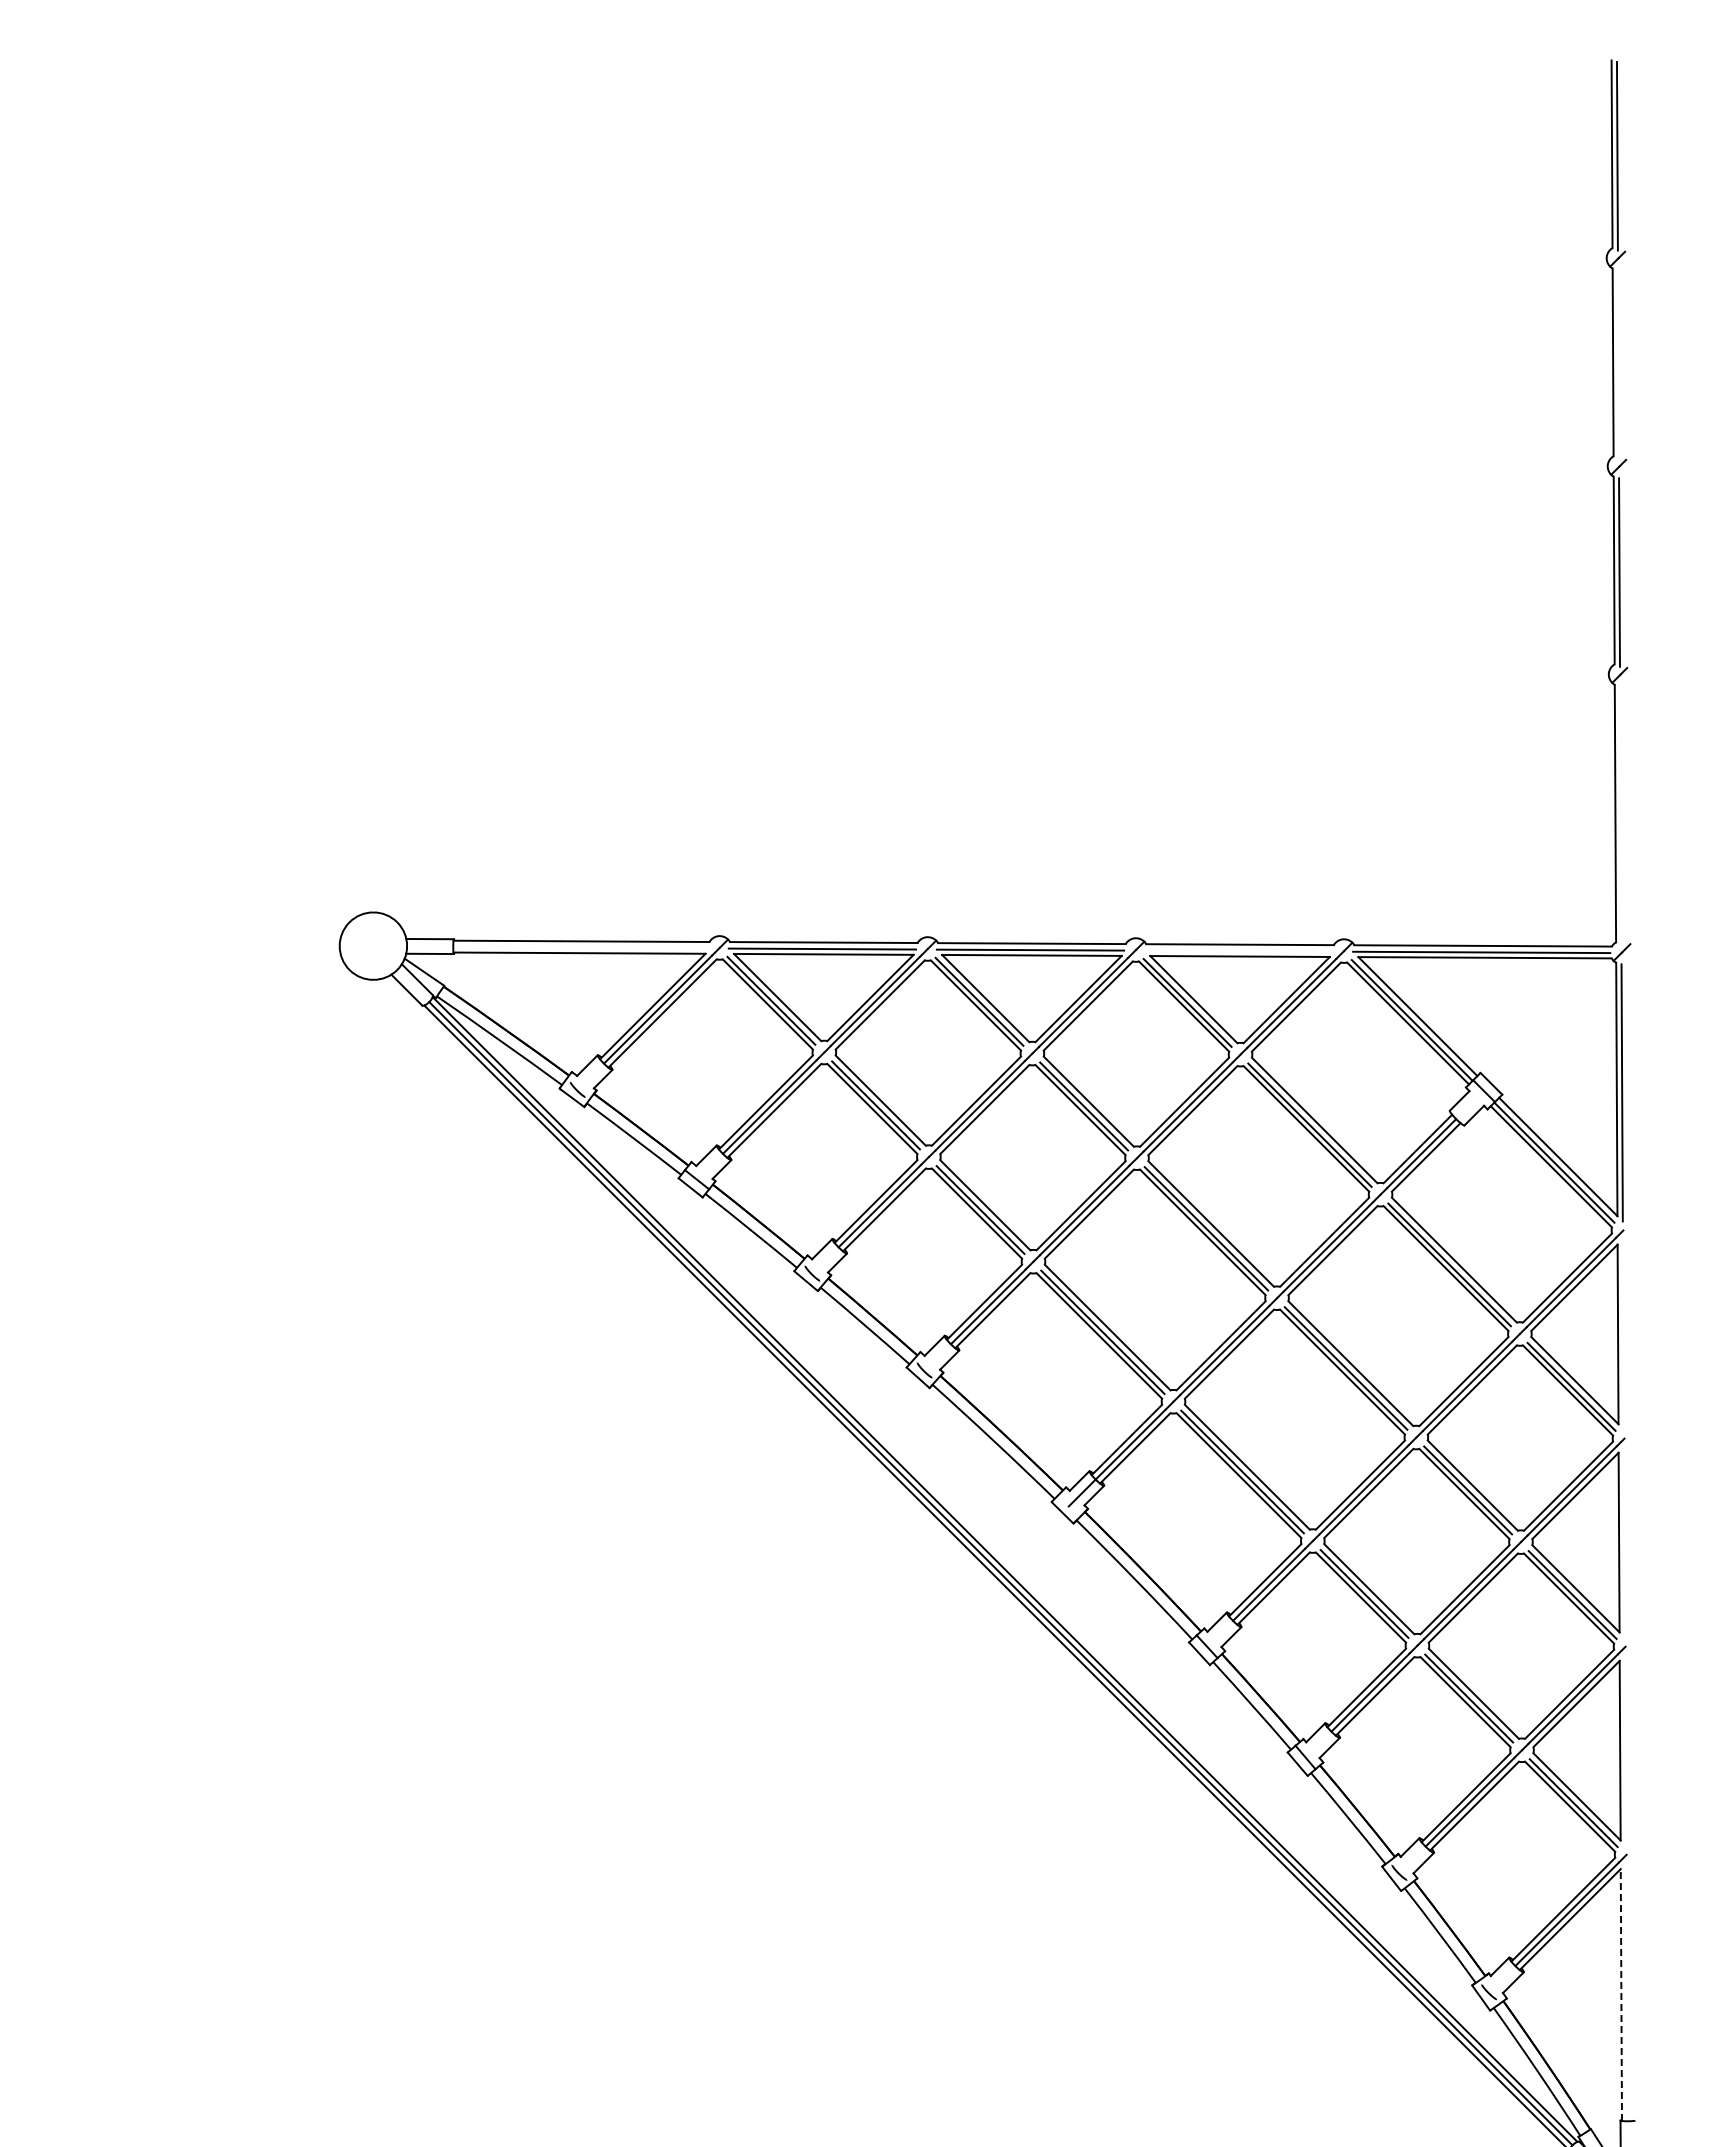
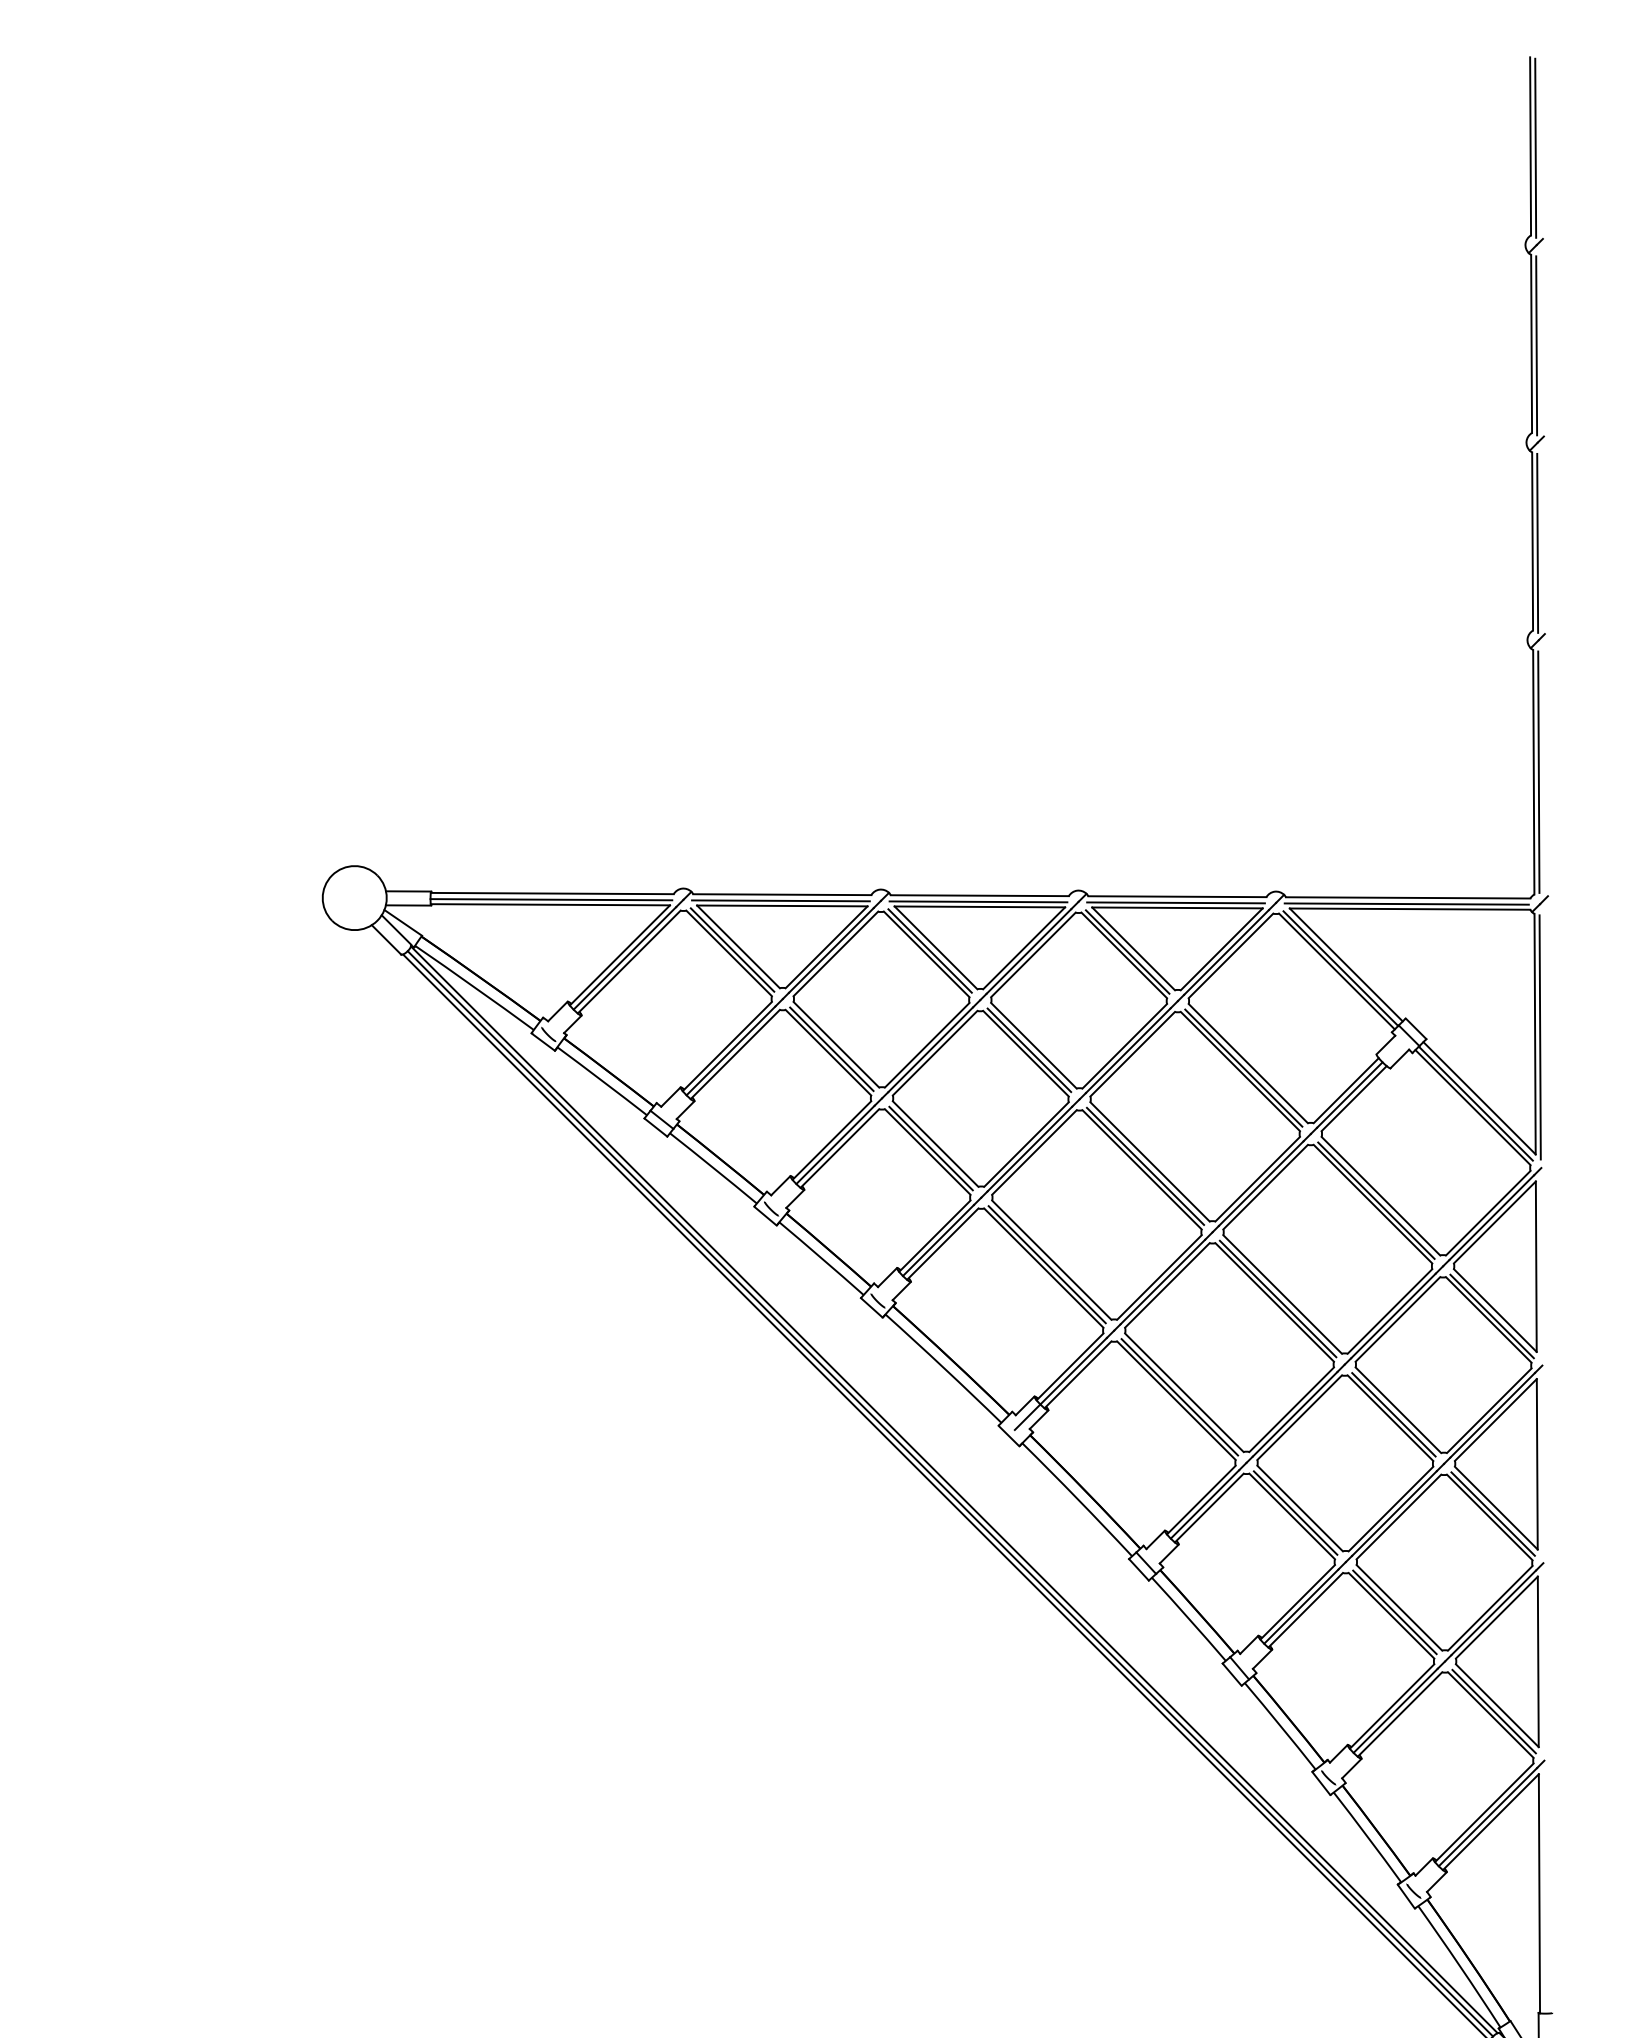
line: (1617, 364) -> (1535, 345), added
line: (1620, 813) -> (1538, 772), added
line: (580, 947) -> (551, 899), added
line: (1238, 950) -> (1175, 902), added
line: (1621, 1995) -> (1539, 1894), dashed -> solid

